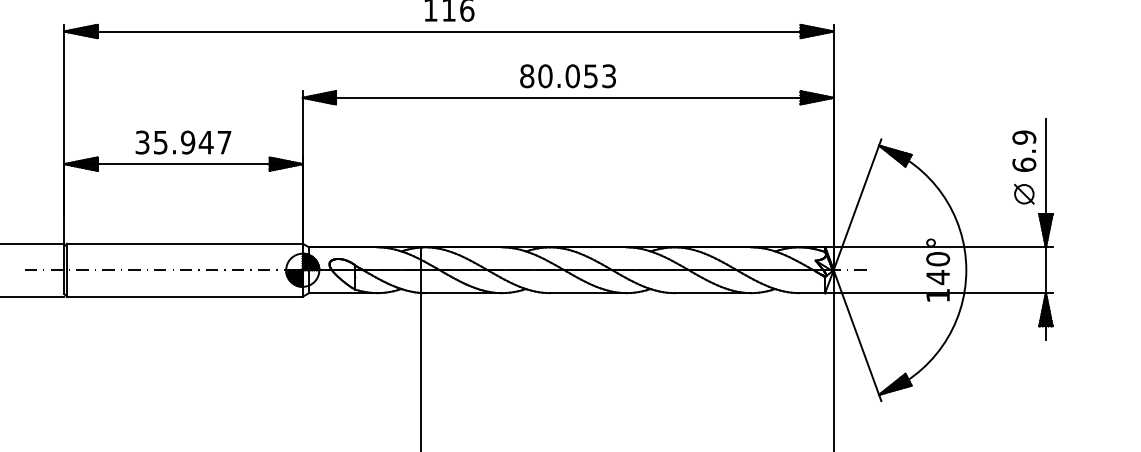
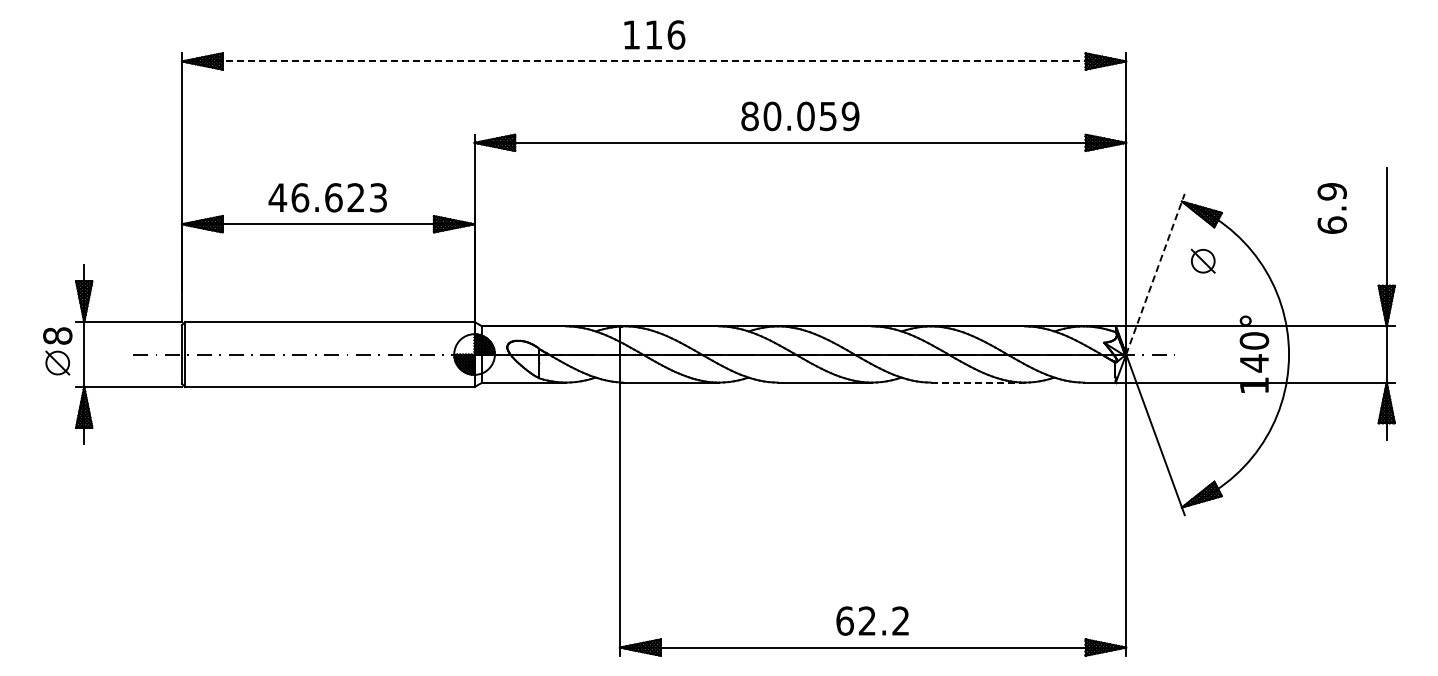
line: (449, 31) -> (654, 61), solid -> dashed
text: (609, 75) -> (850, 115), 80.053 -> 80.059
text: (182, 142) -> (327, 197), 35.947 -> 46.623
text: (1023, 151) -> (1331, 208), moved
part: (1023, 193) -> (1202, 260), moved
line: (857, 204) -> (1155, 273), solid -> dashed
line: (713, 293) -> (978, 382), solid -> dashed

